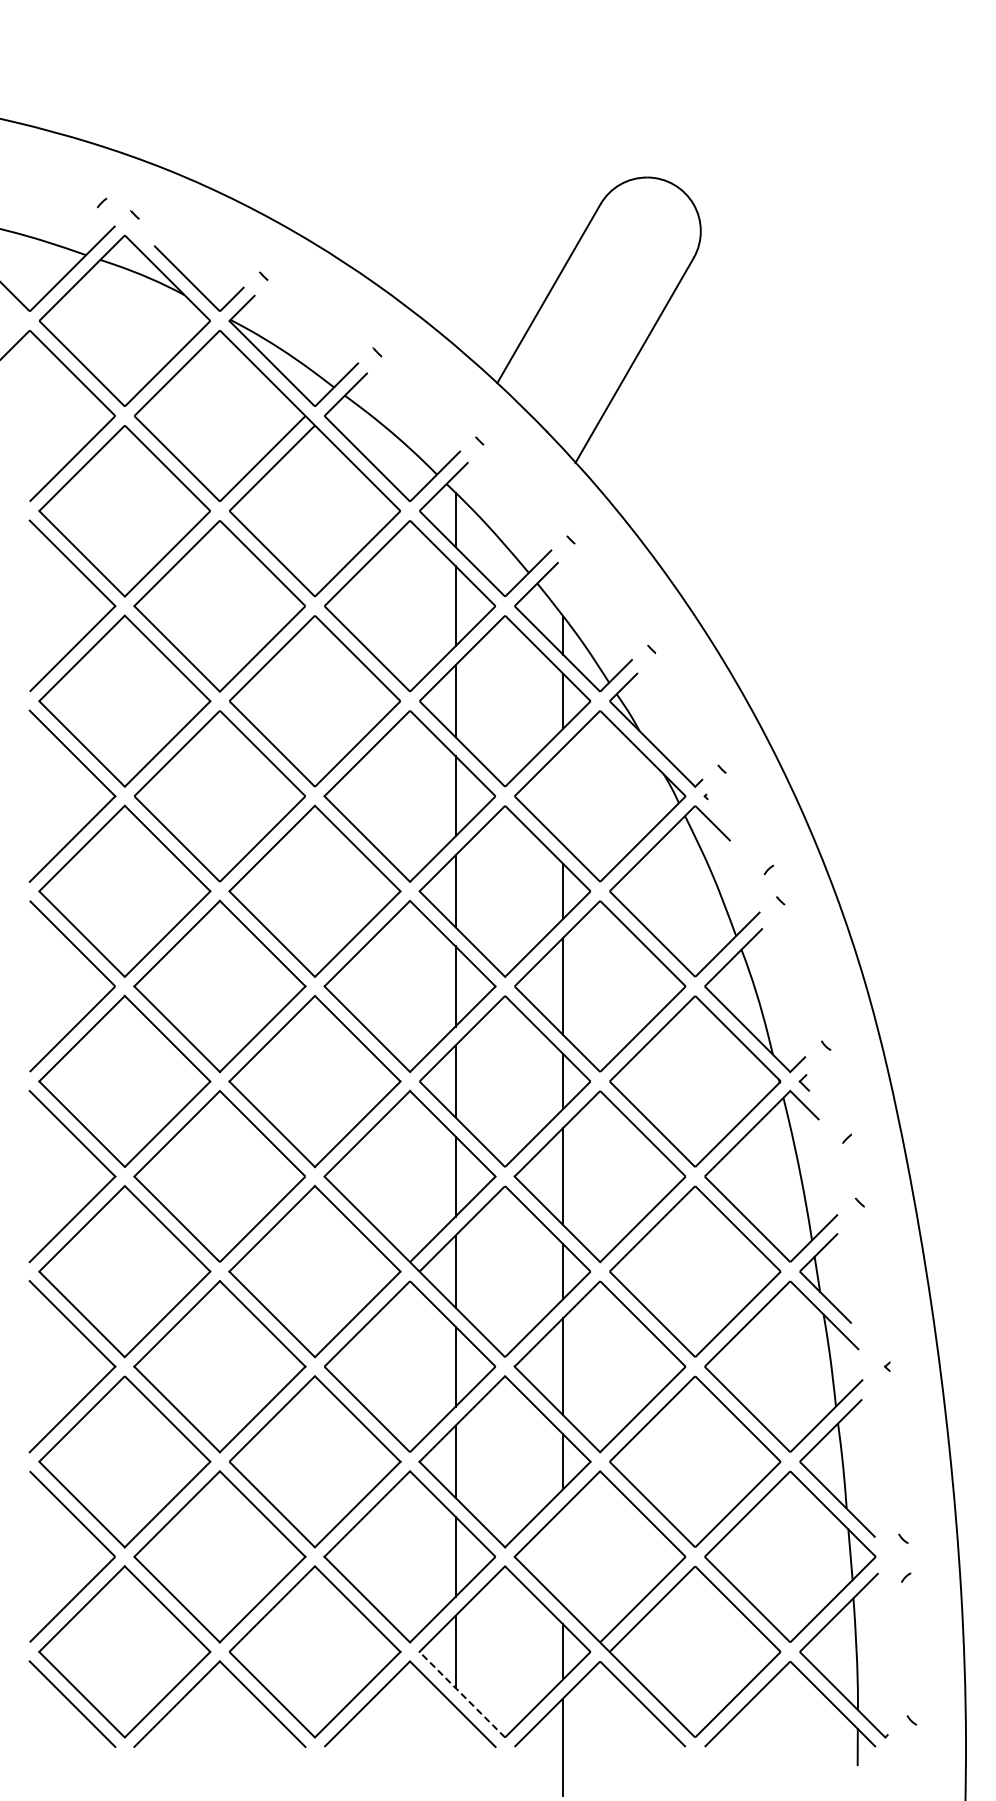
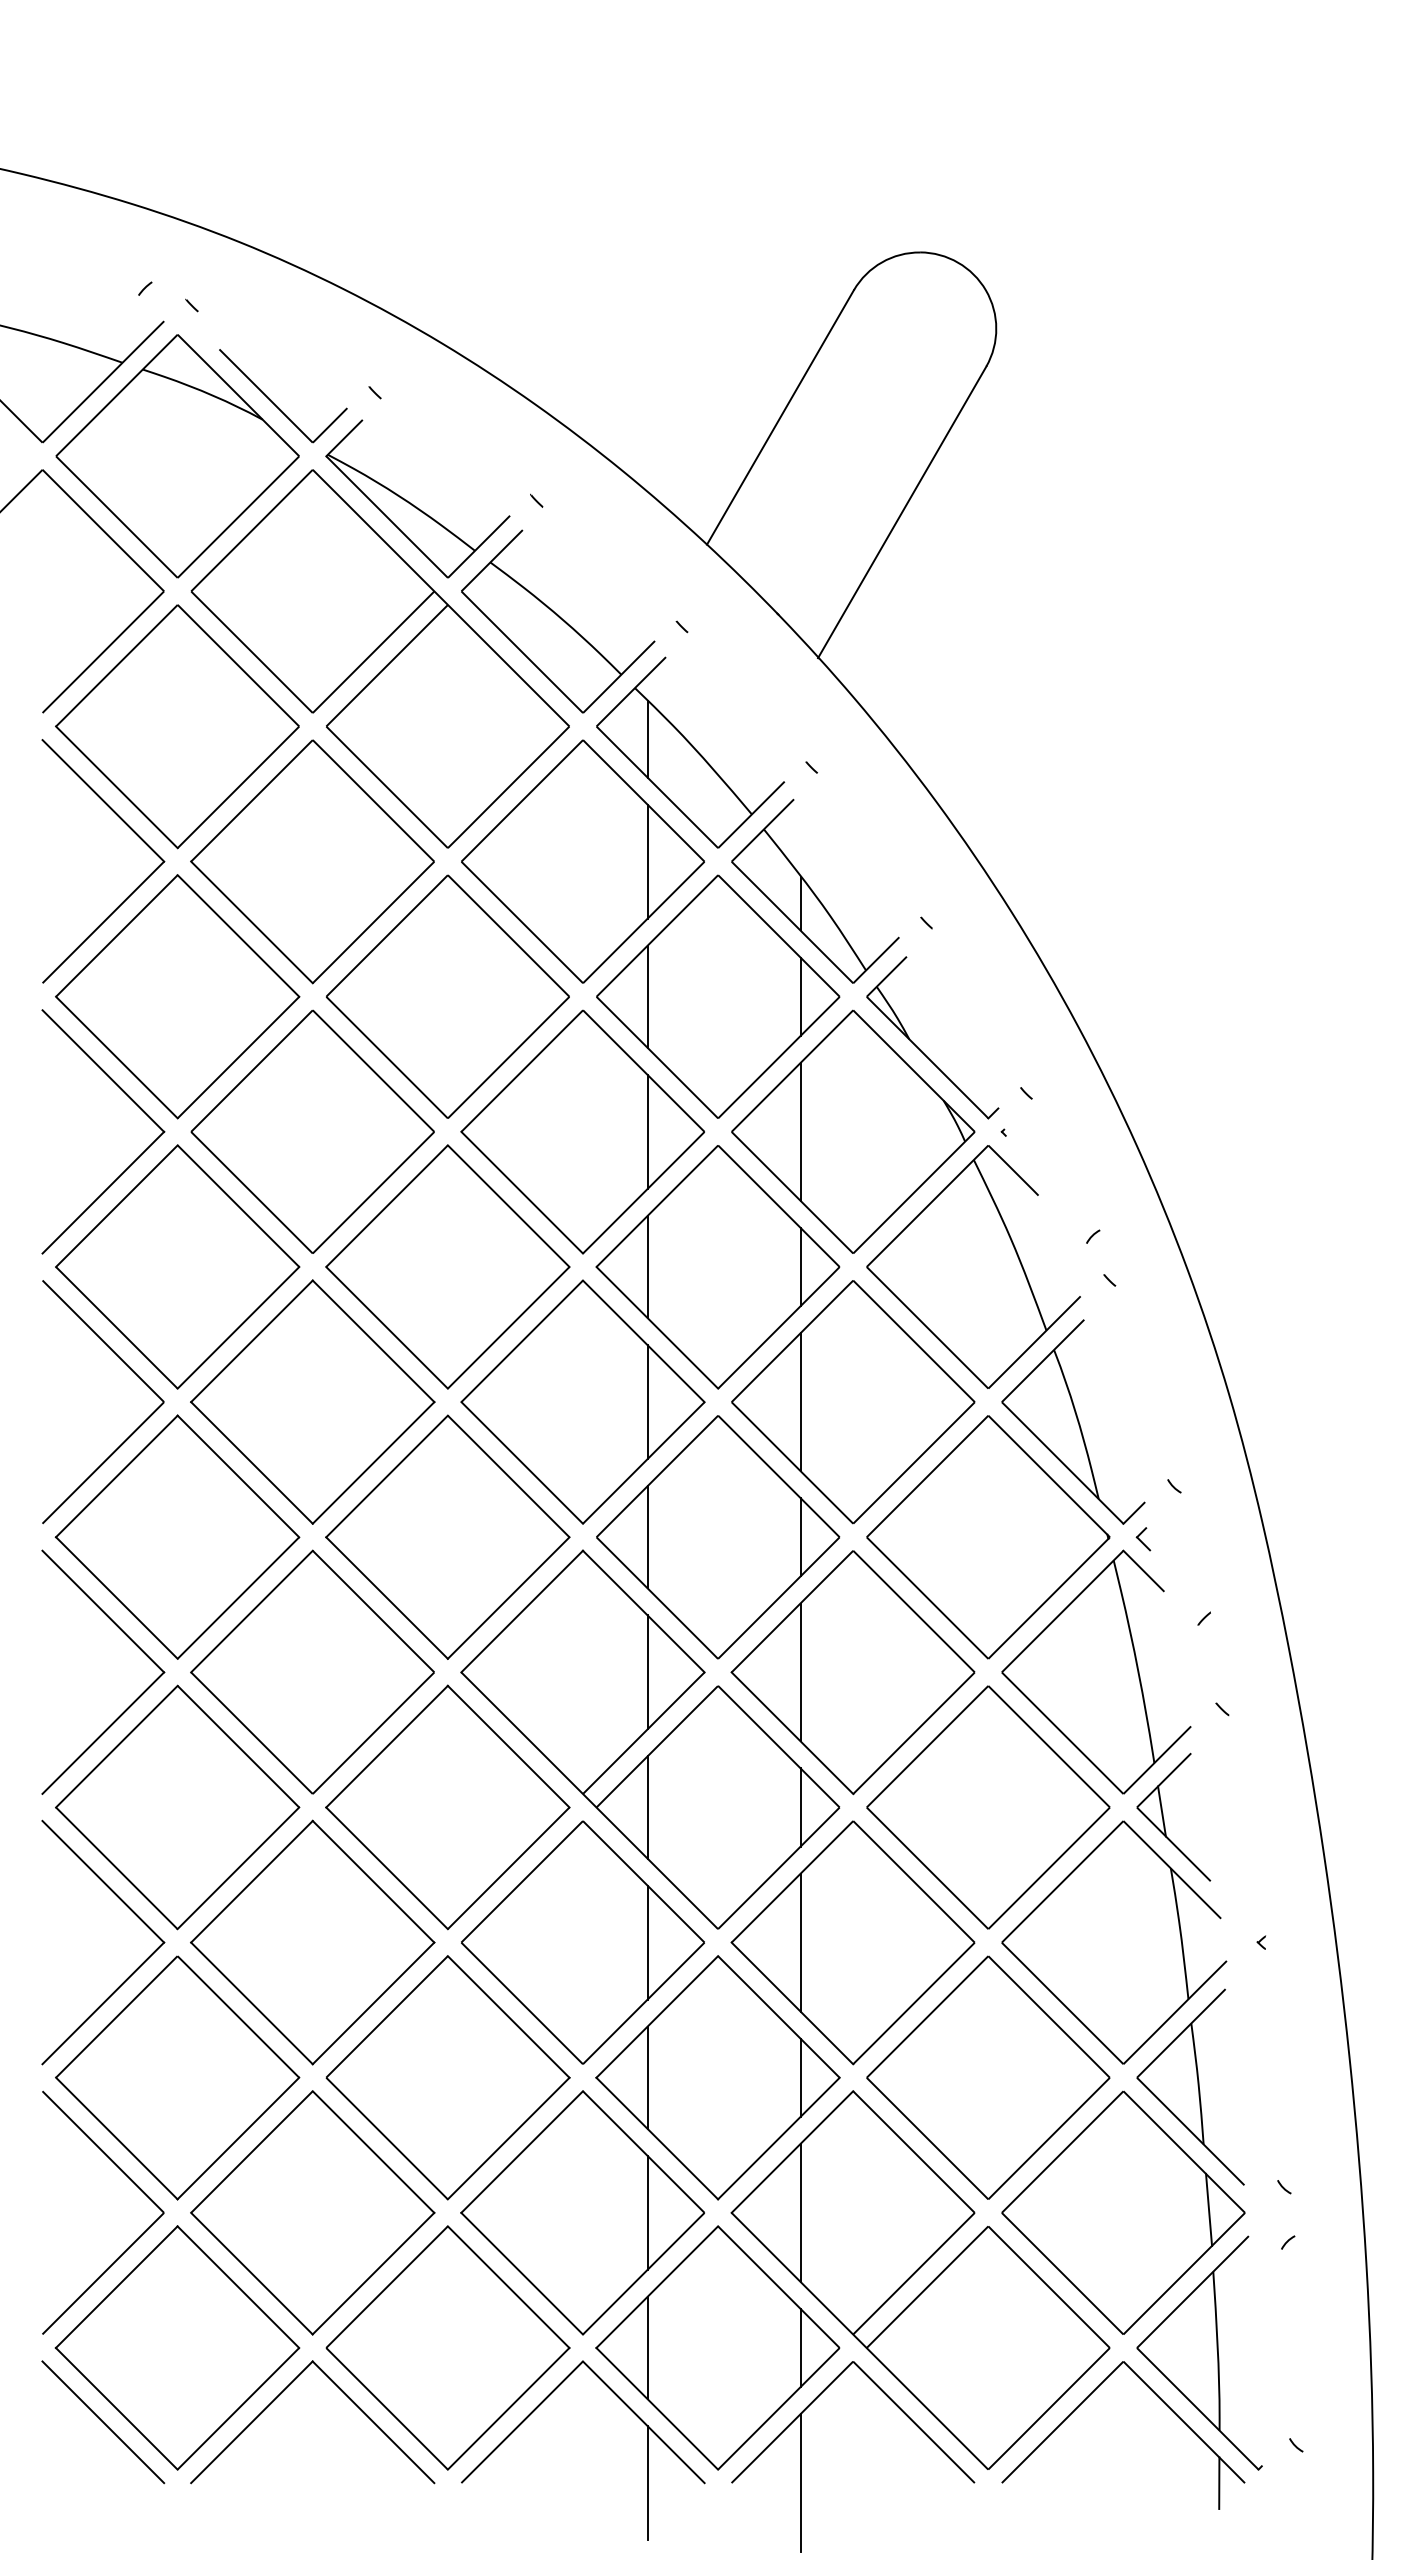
line: (563, 795) -> (801, 1130), added
line: (563, 1556) -> (801, 2212), added
line: (462, 1694) -> (657, 2408), dashed -> solid
line: (455, 1746) -> (647, 2482), added

